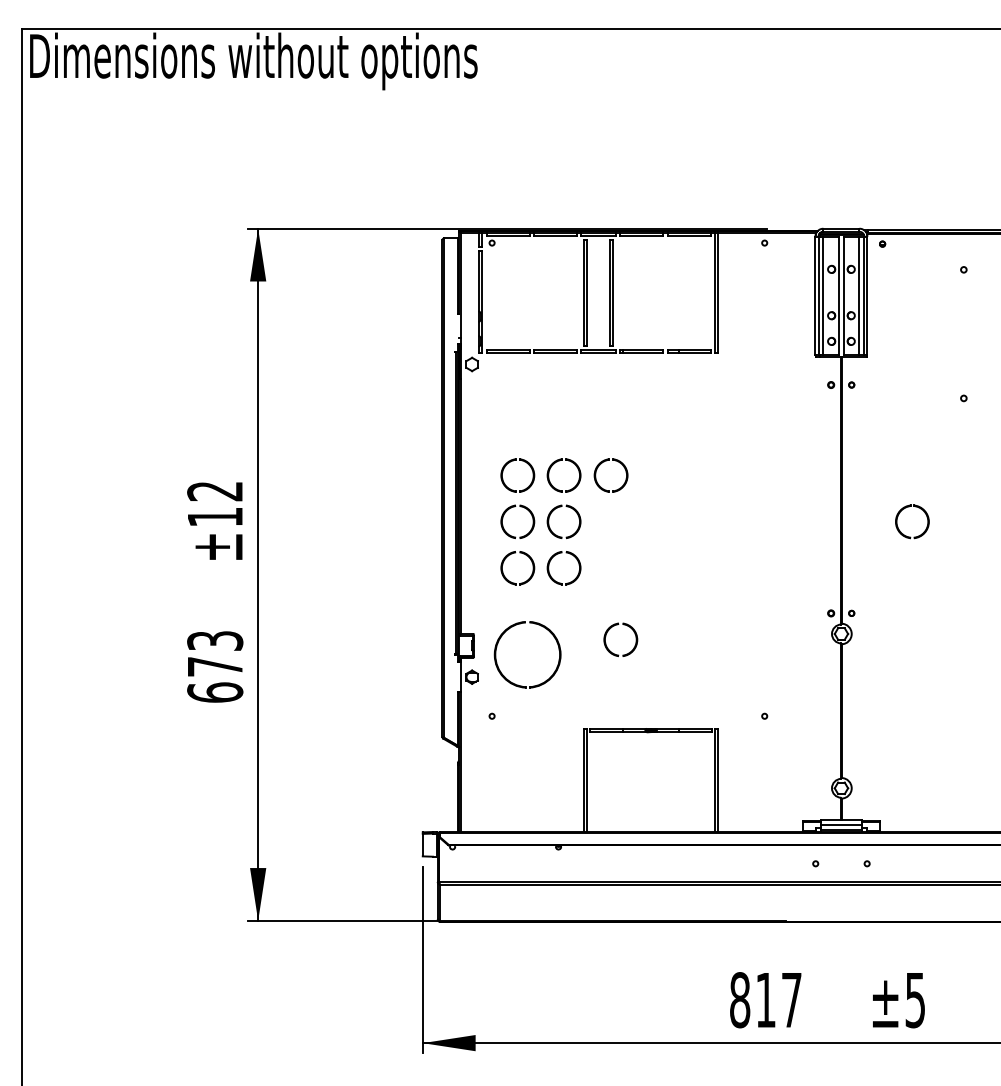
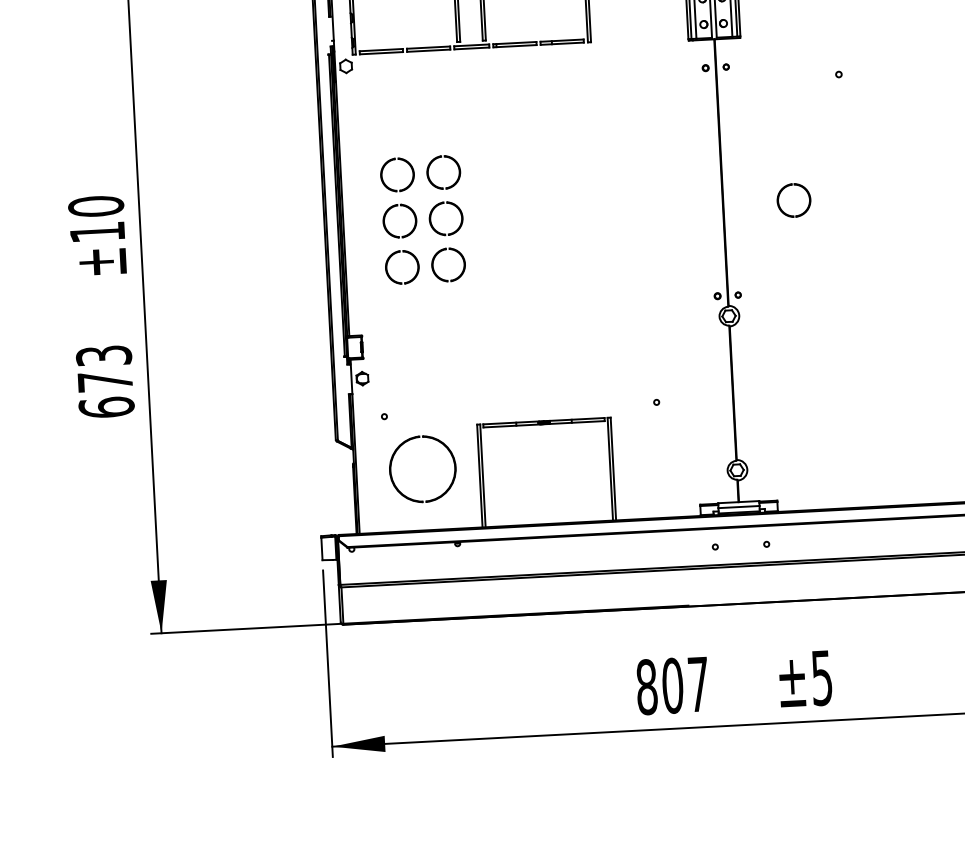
part: (596, 475) -> (476, 170), removed
text: (215, 491) -> (96, 206), ±12 -> ±10
part: (520, 624) -> (414, 439), moved
part: (610, 629) -> (498, 323), removed
text: (765, 1000) -> (672, 686), 817 -> 807

